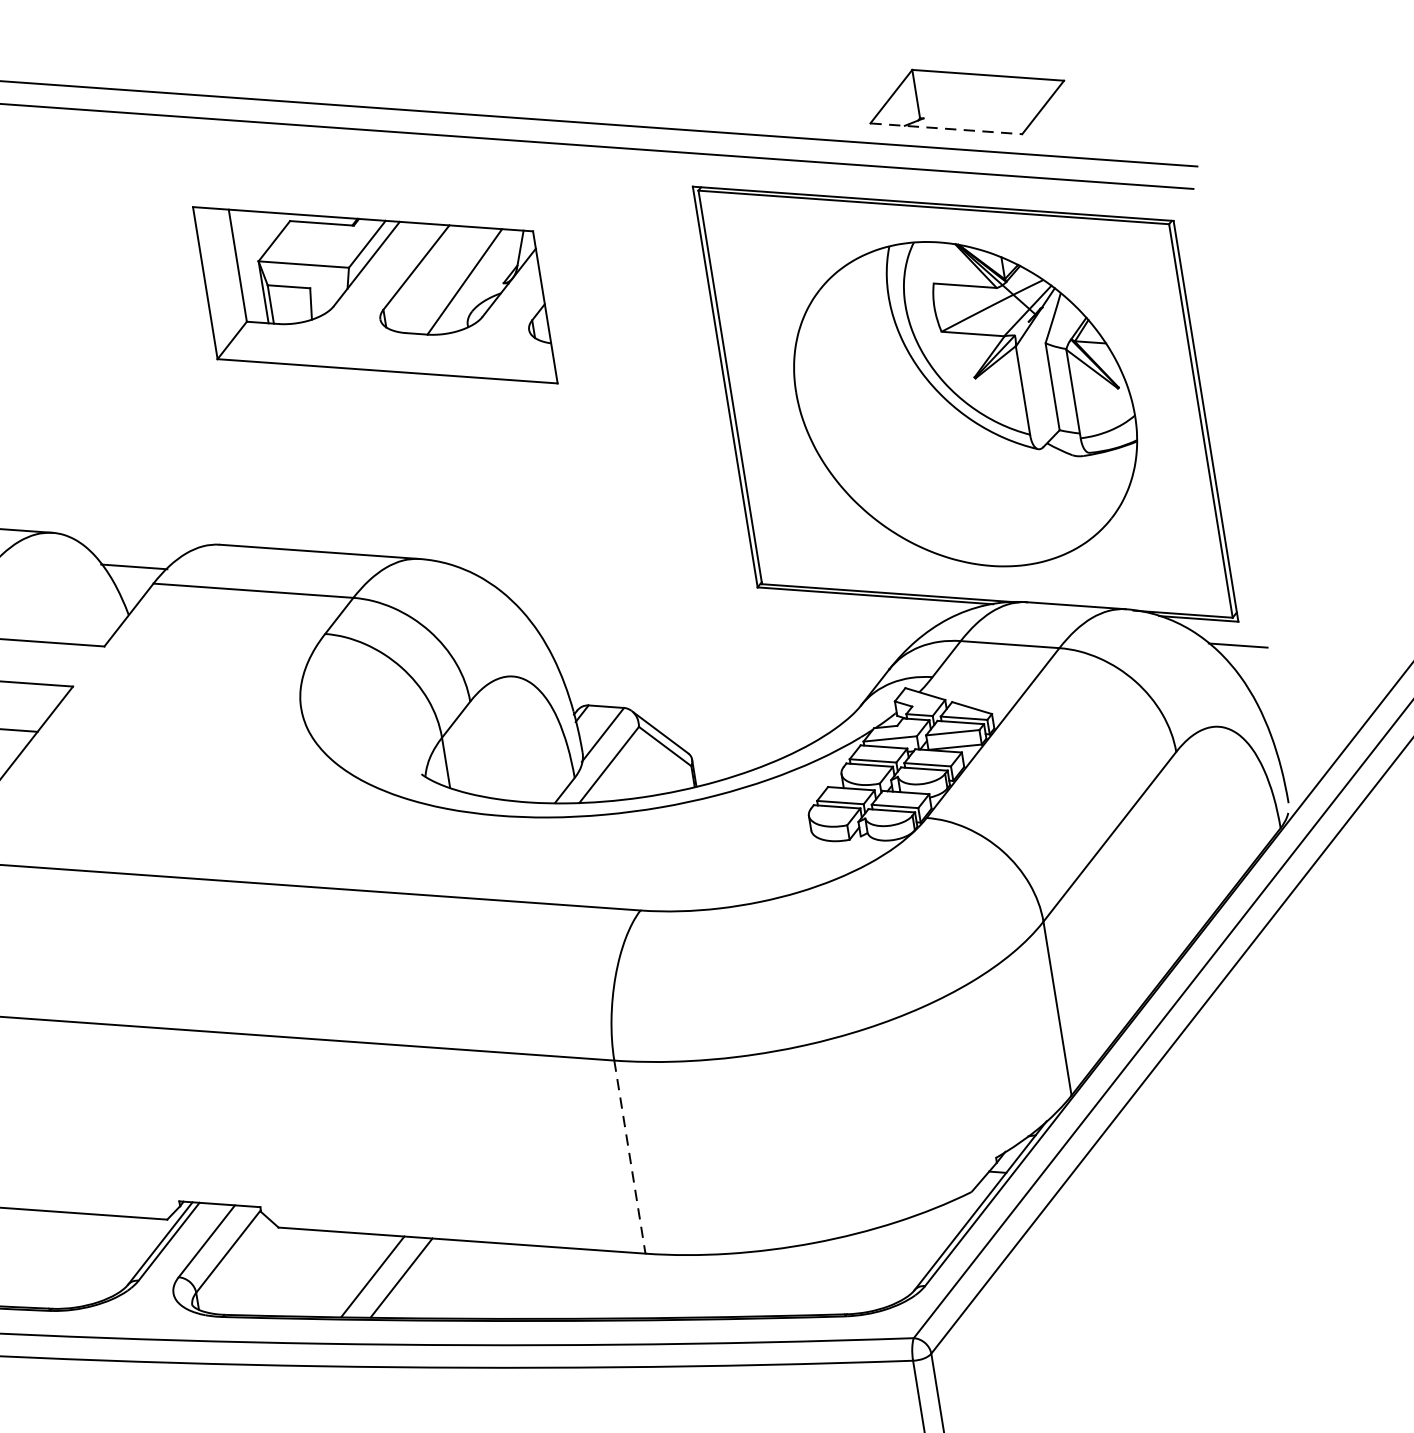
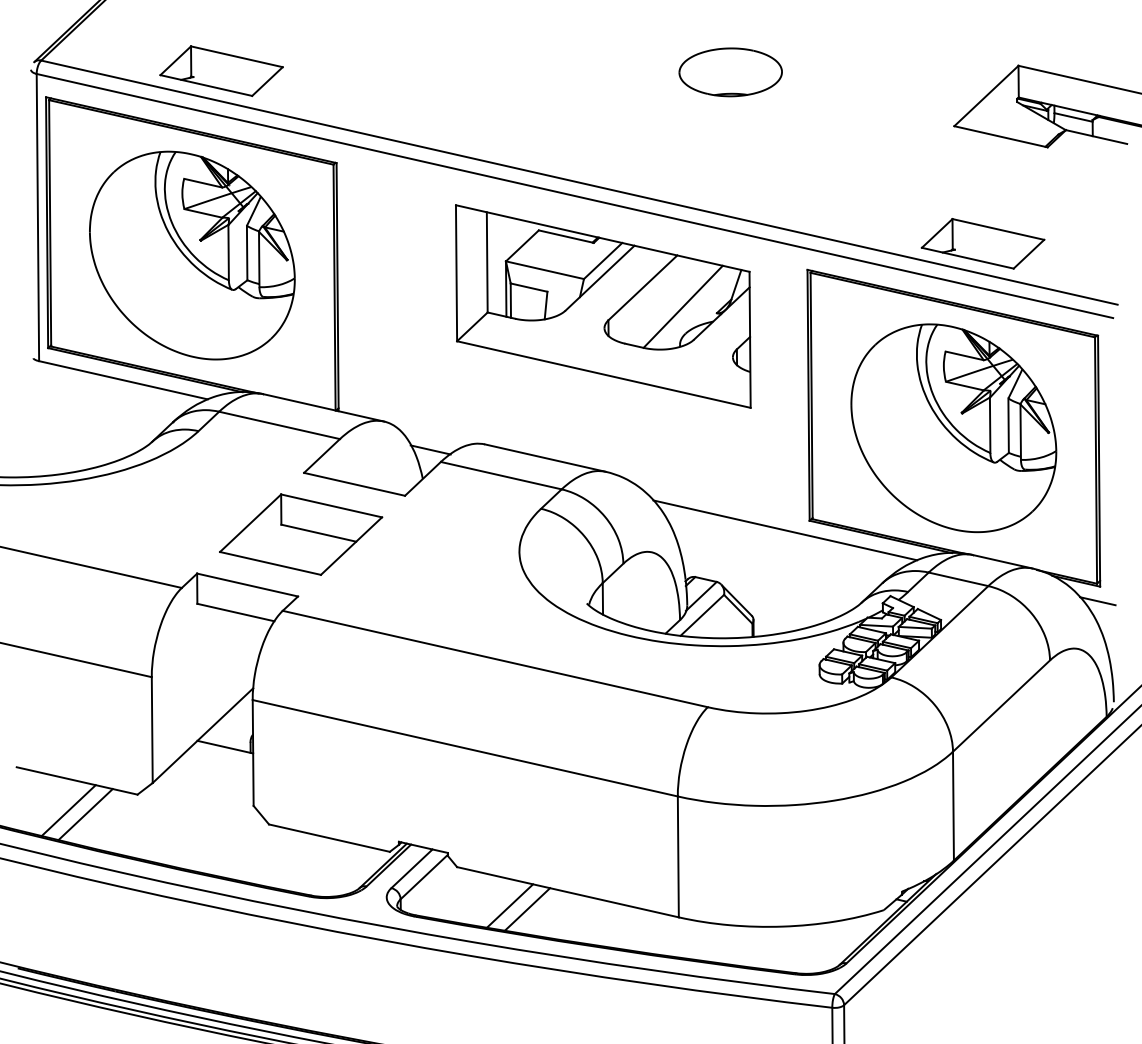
line: (947, 129) -> (968, 258), dashed -> solid
part: (375, 295) -> (603, 306), size x1.43
line: (721, 608) -> (785, 530), added
line: (630, 1158) -> (678, 857), dashed -> solid

